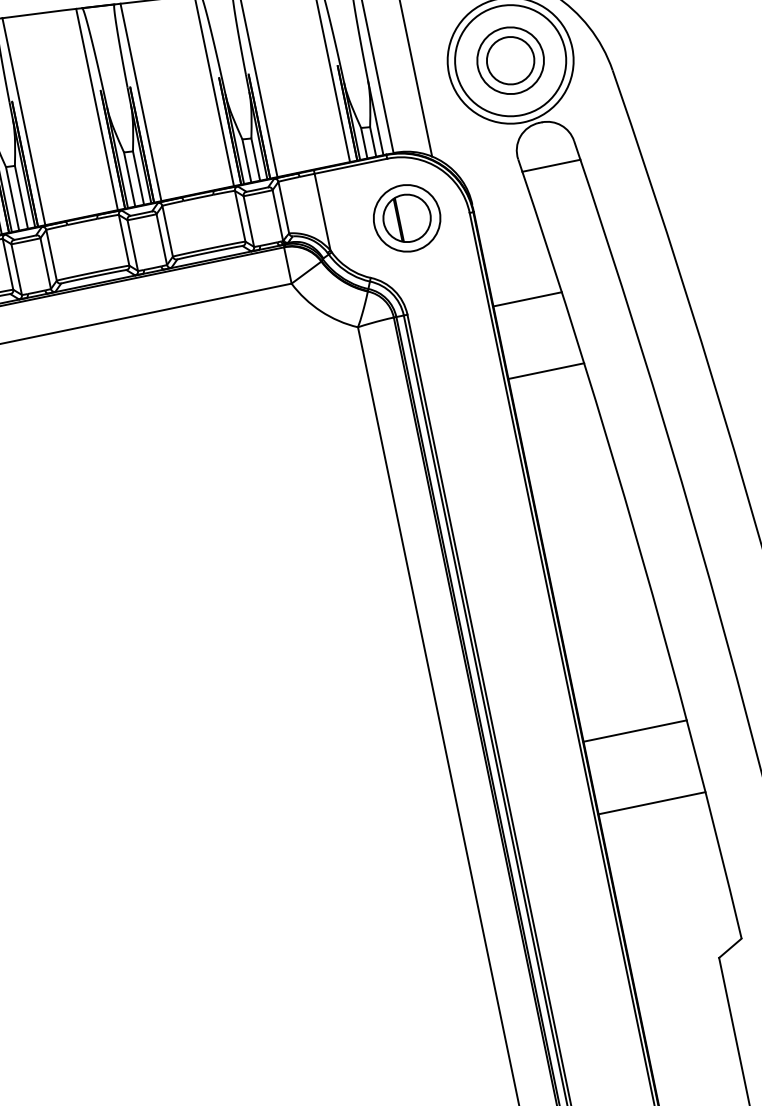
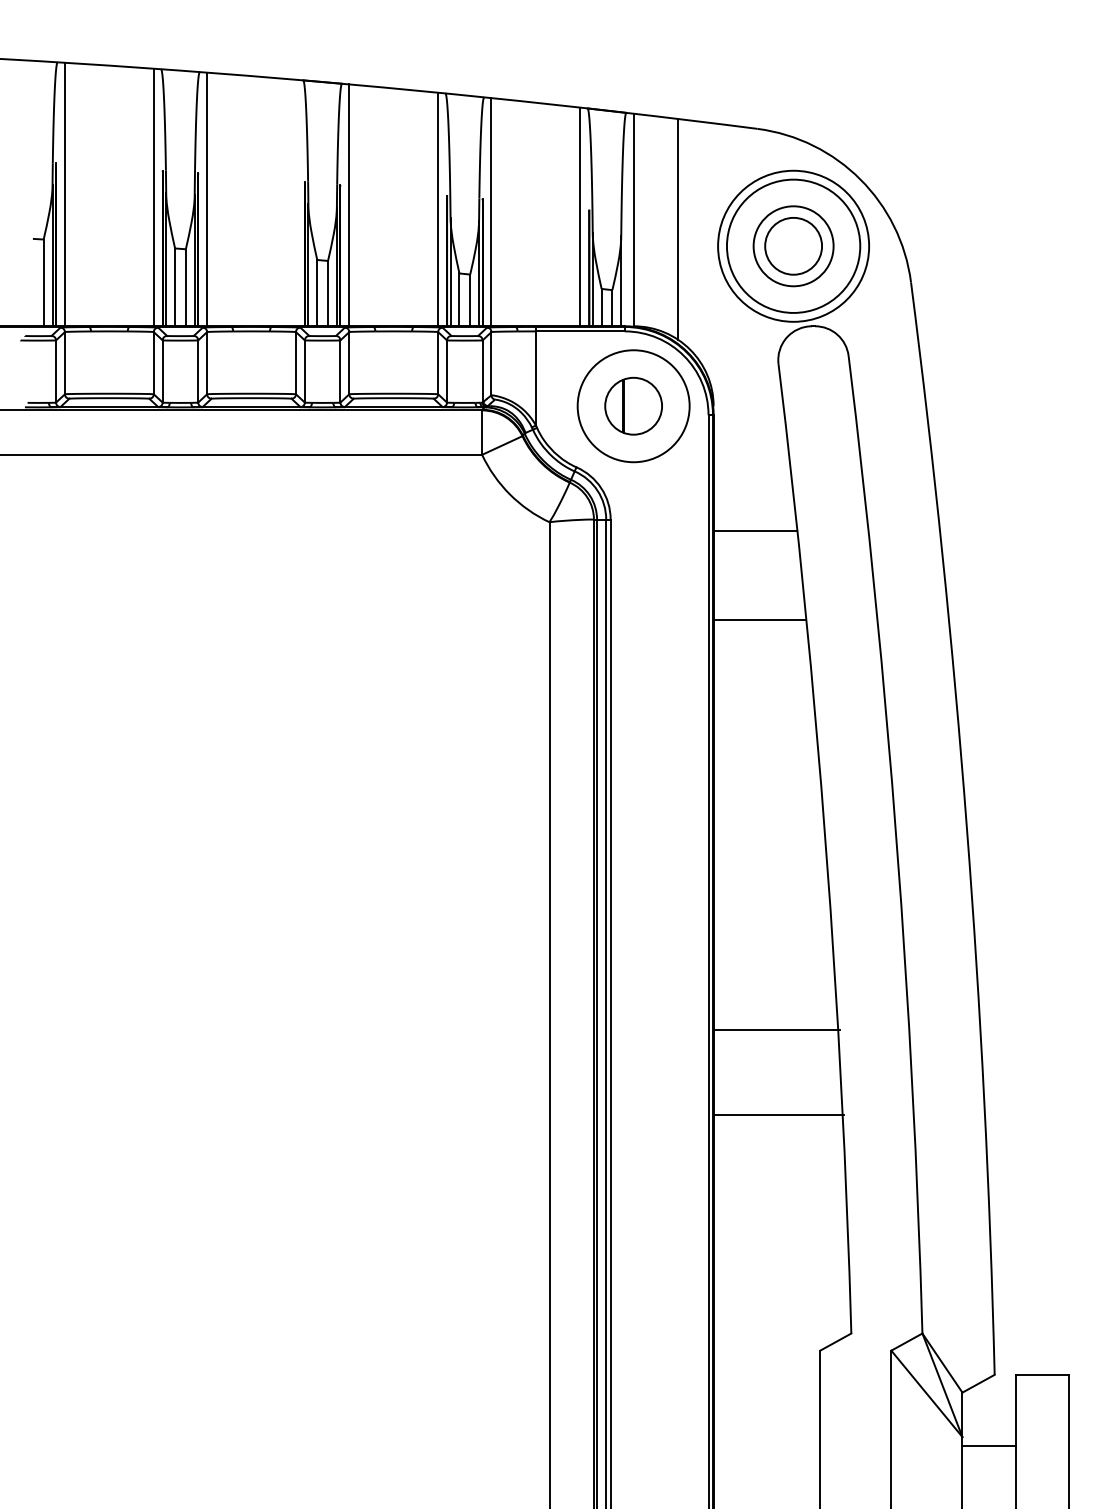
line: (96, 109) -> (295, 202), removed
line: (551, 165) -> (815, 379), removed
circle: (407, 218) -> (633, 406), size x1.4
line: (634, 730) -> (776, 1029), moved
line: (651, 803) -> (778, 1114), moved

